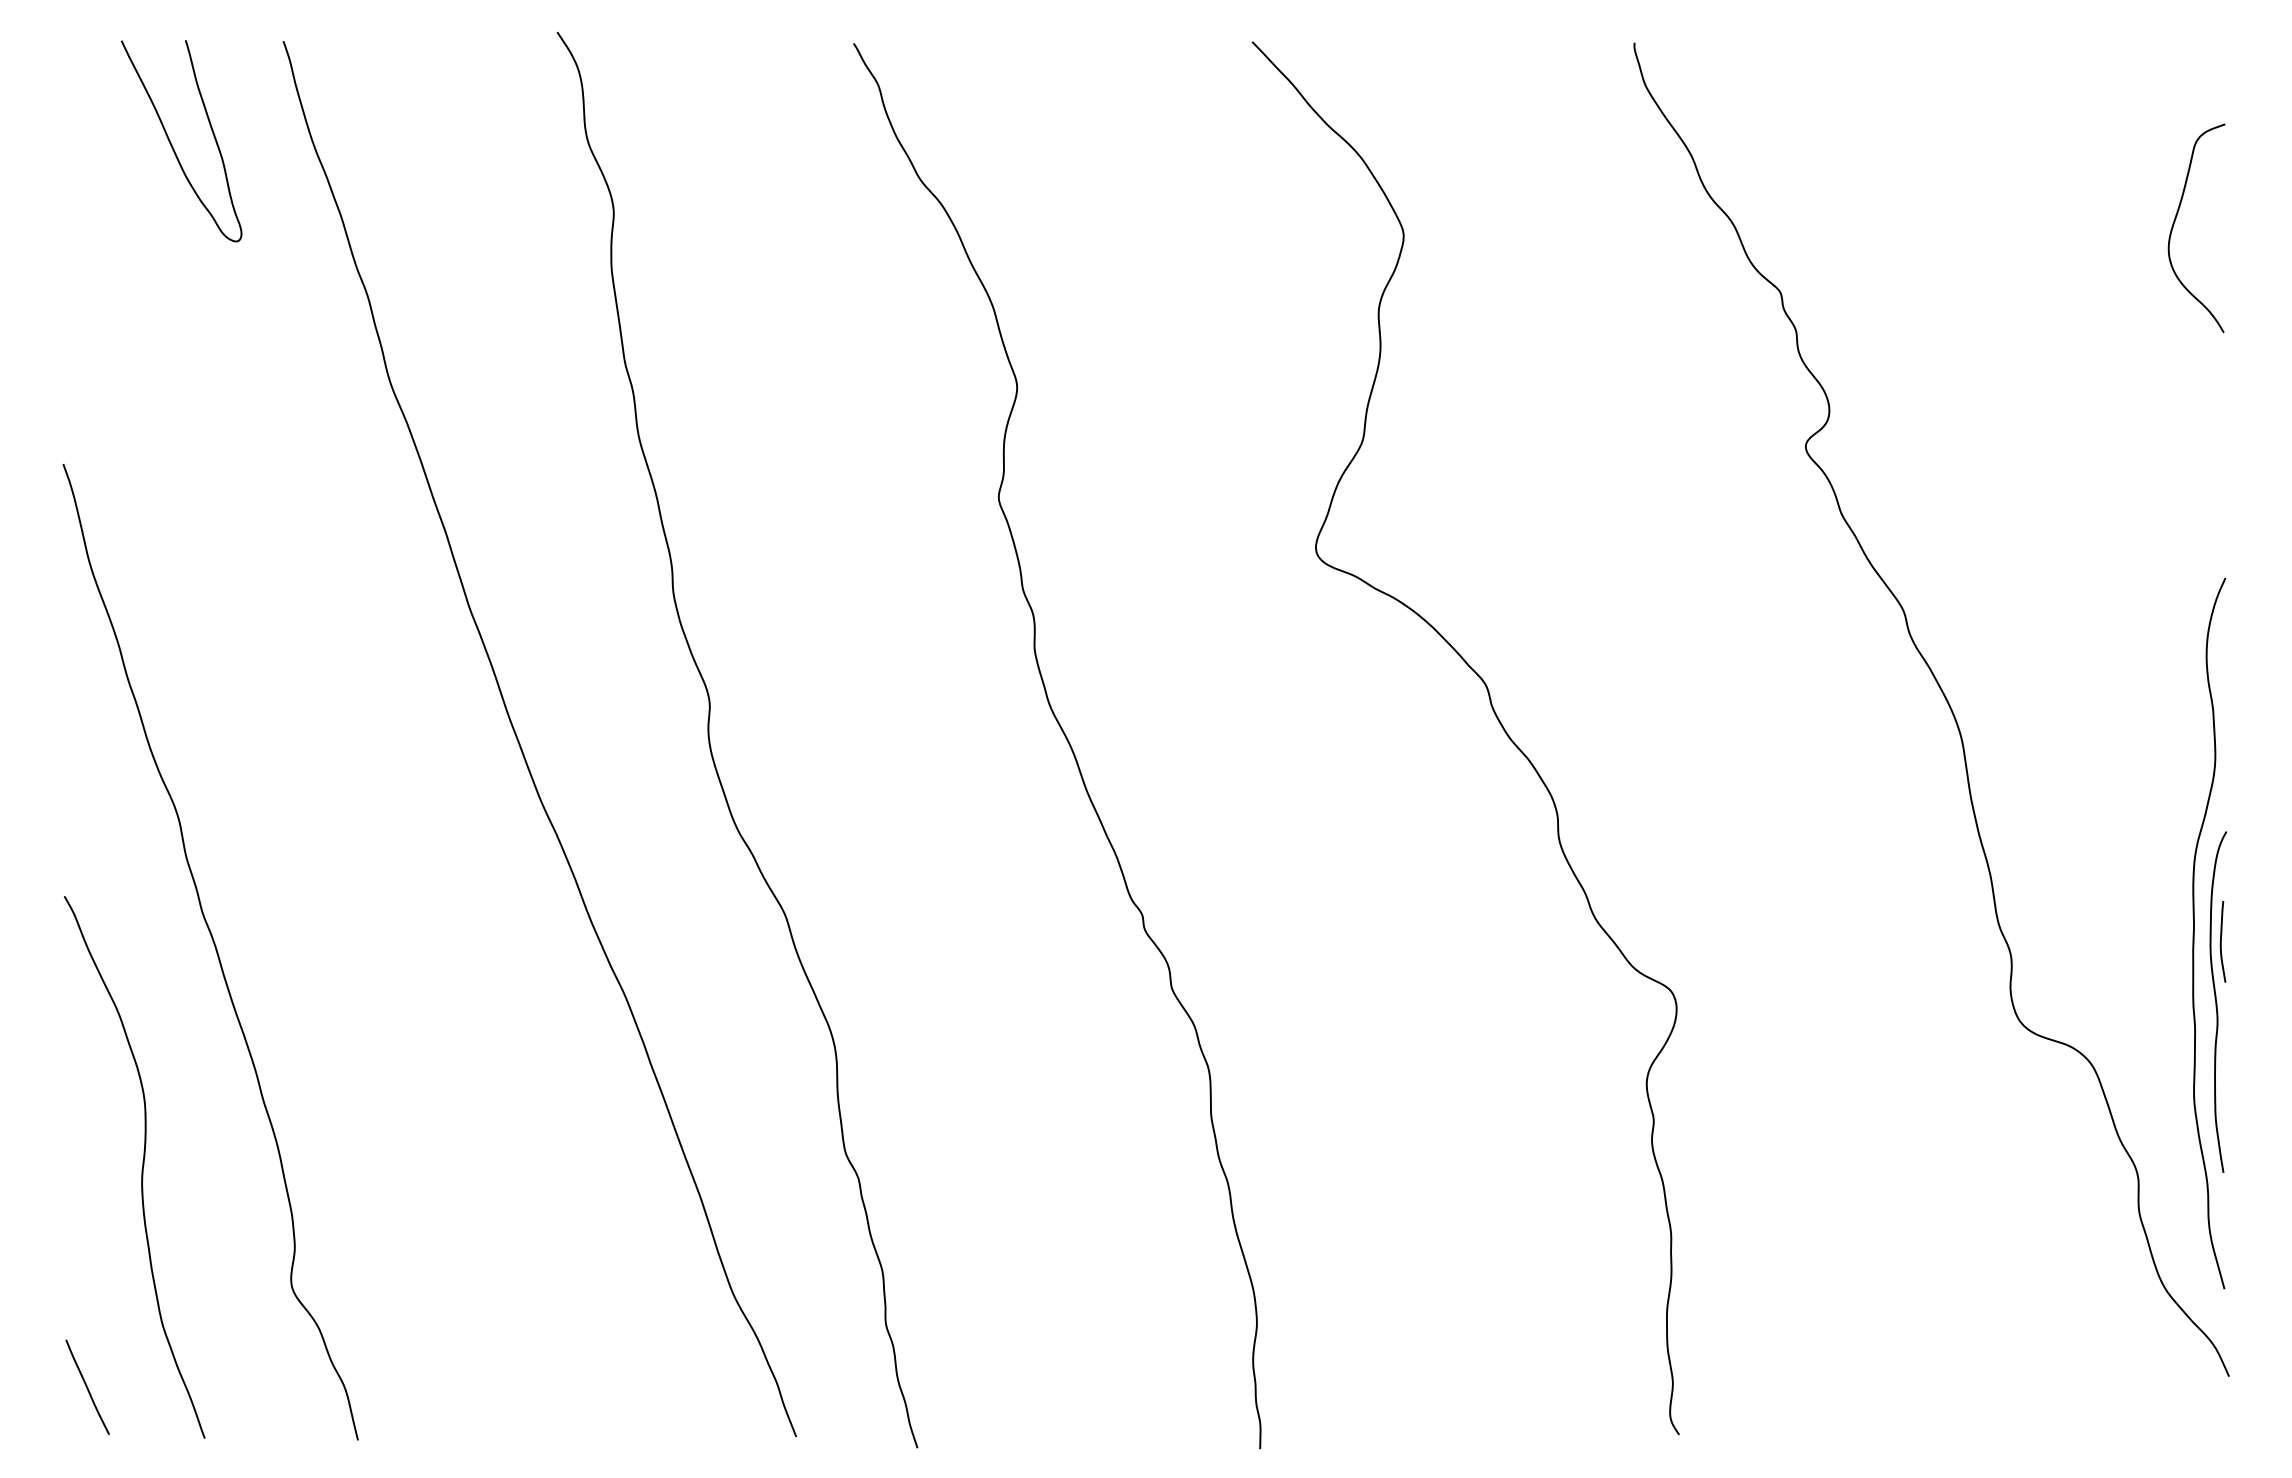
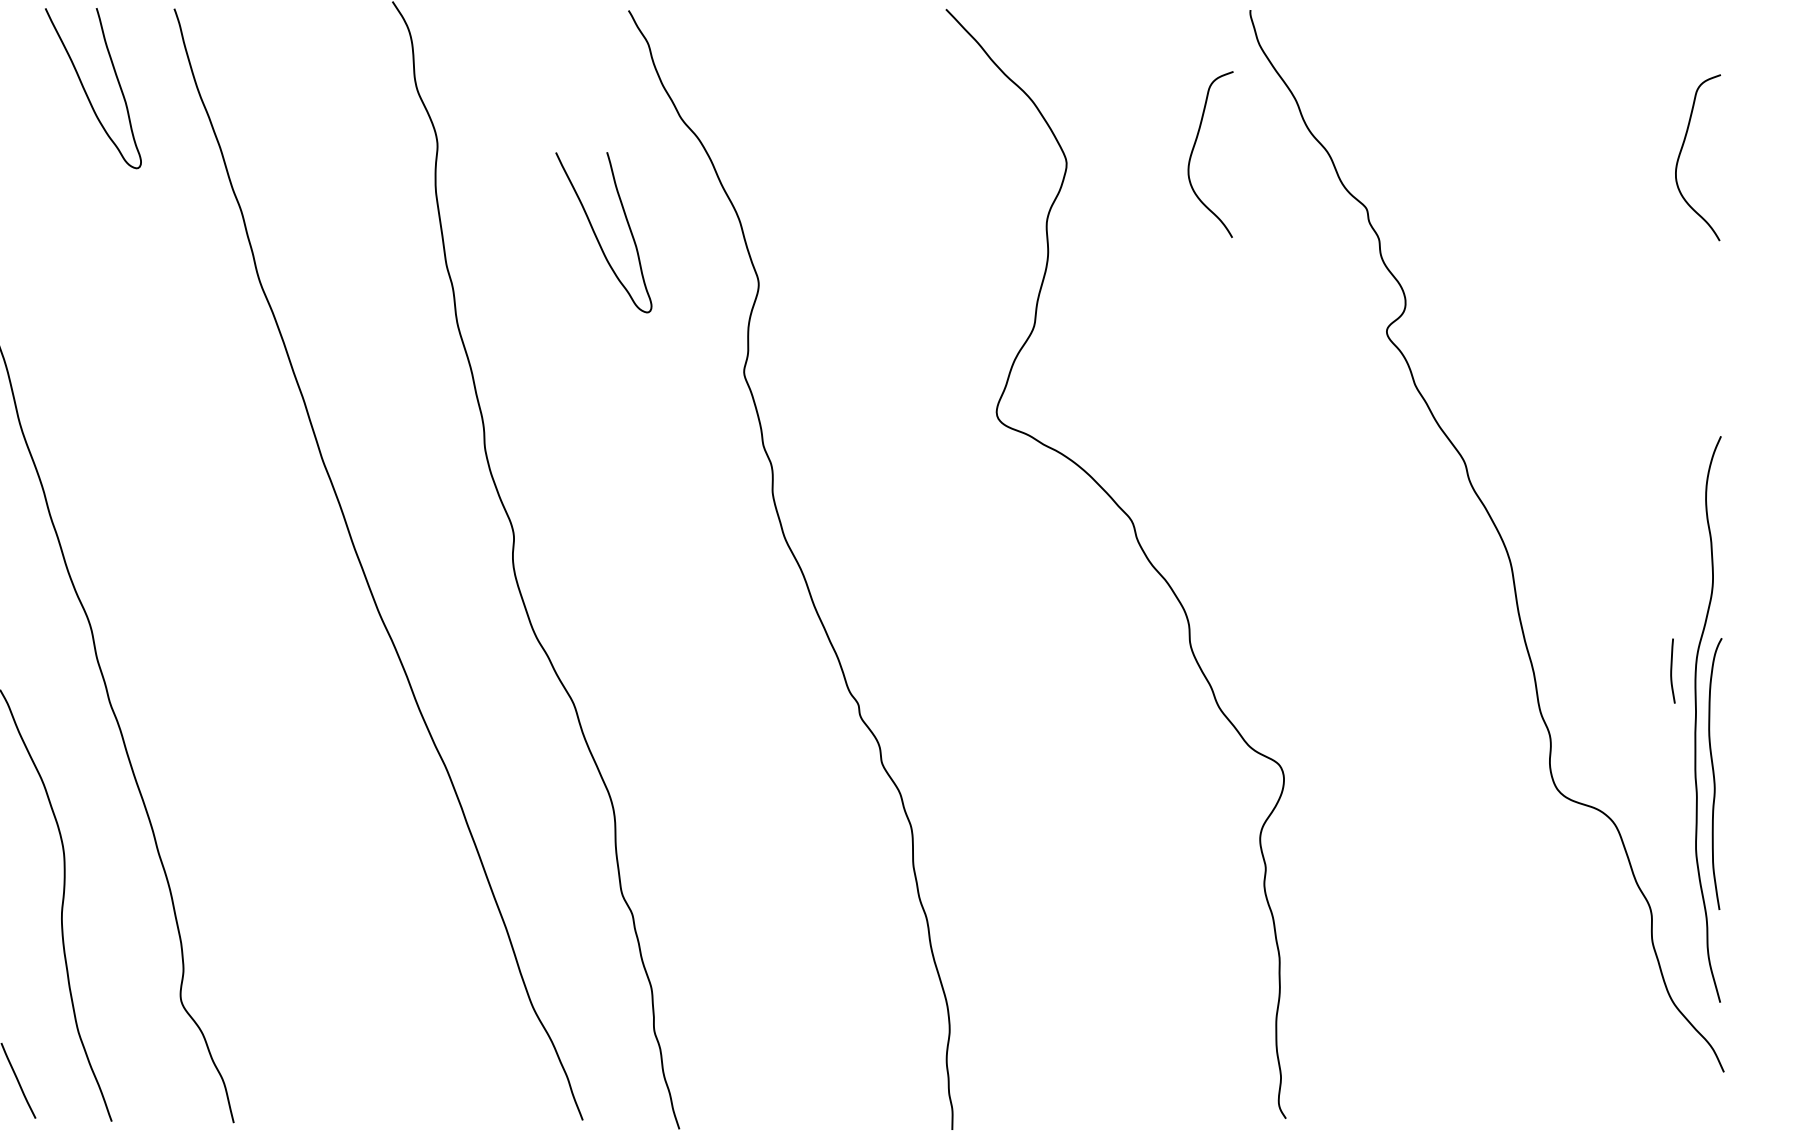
curve: (1563, 217) -> (1193, 149), added
curve: (813, 325) -> (596, 235), added
curve: (2221, 941) -> (1671, 670), moved

